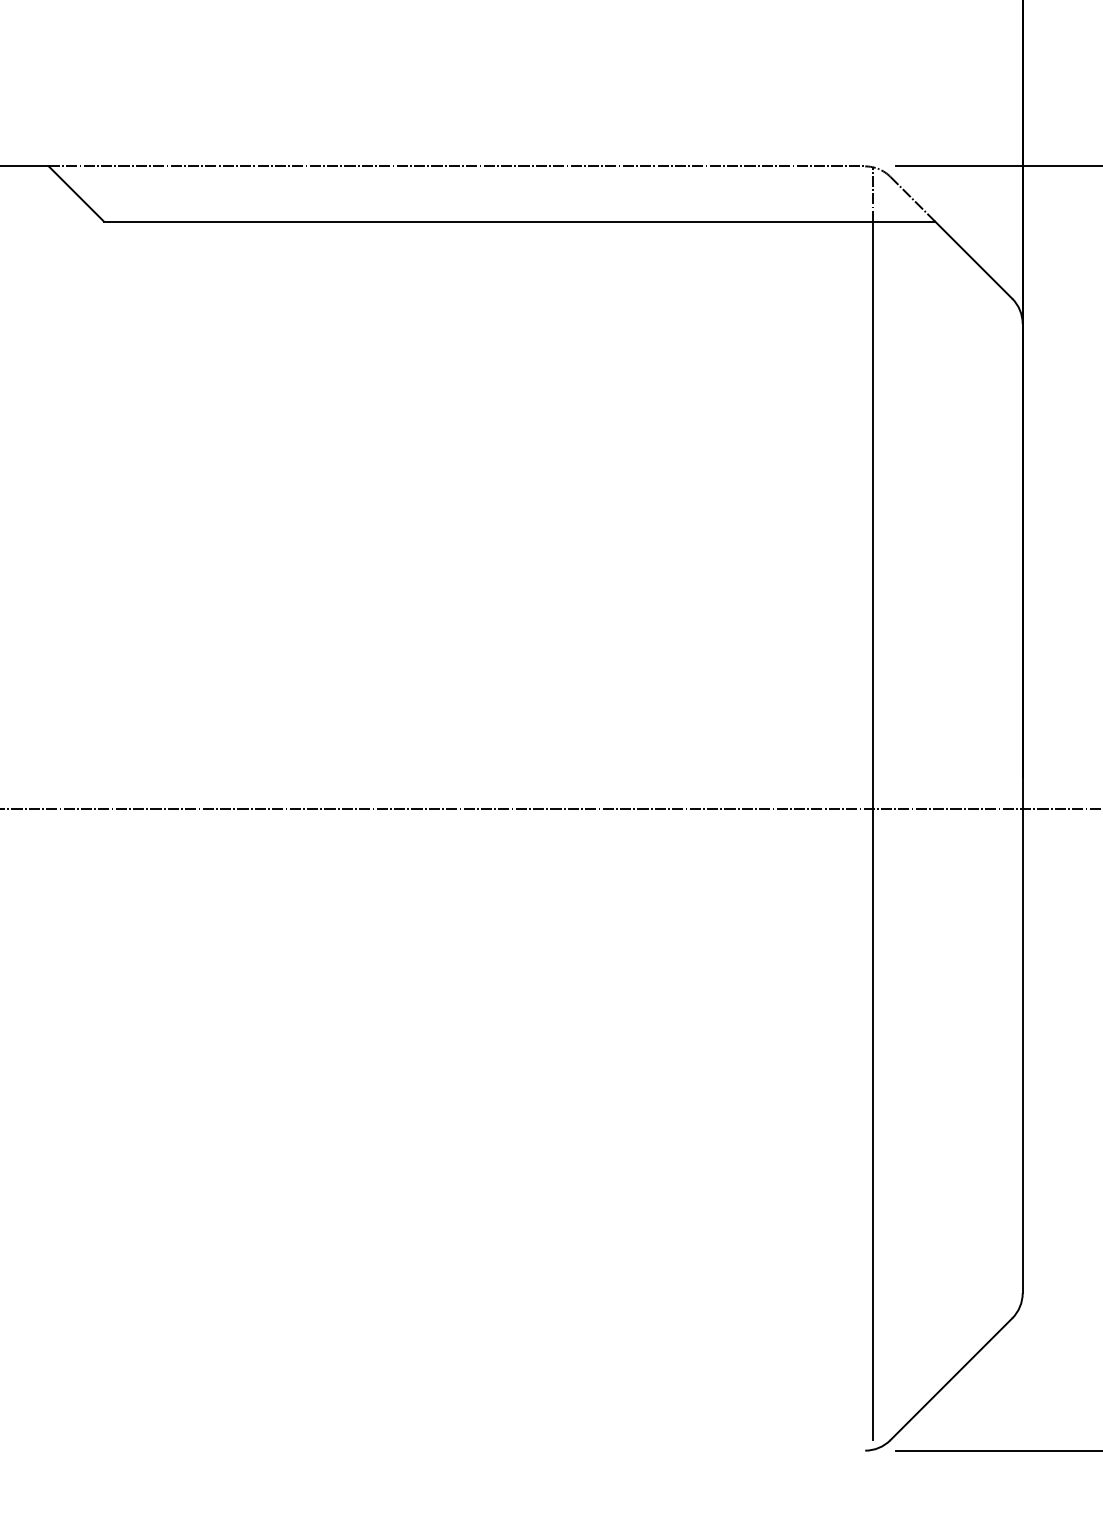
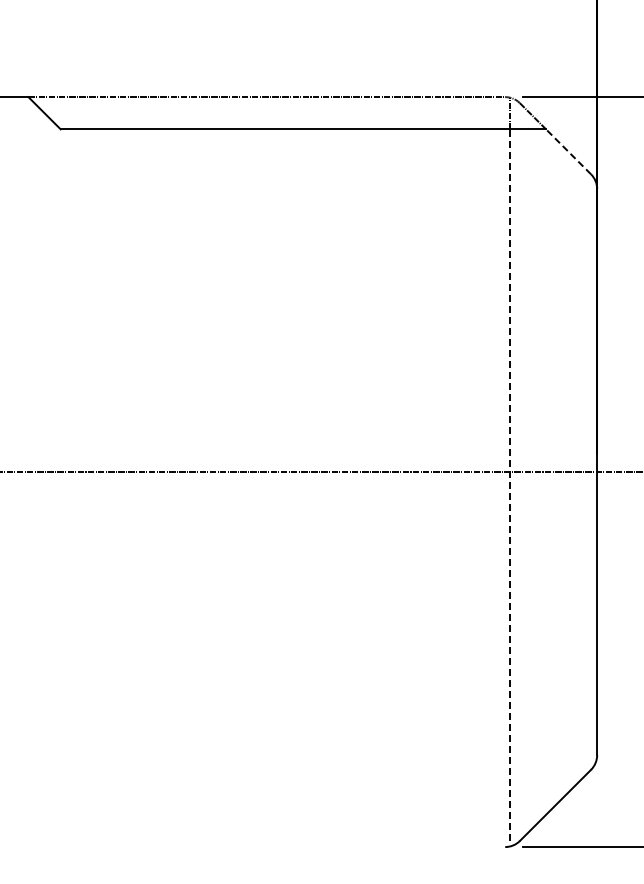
line: (973, 259) -> (568, 151), solid -> dashed
line: (872, 831) -> (509, 485), solid -> dashed

